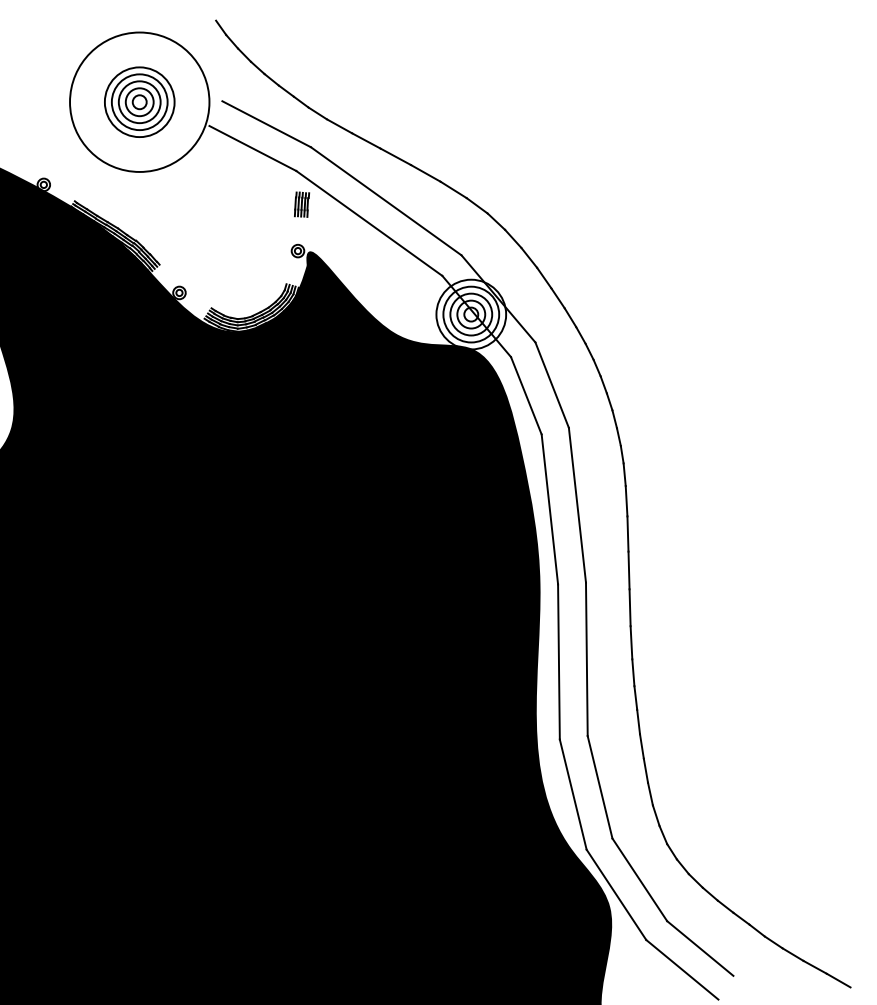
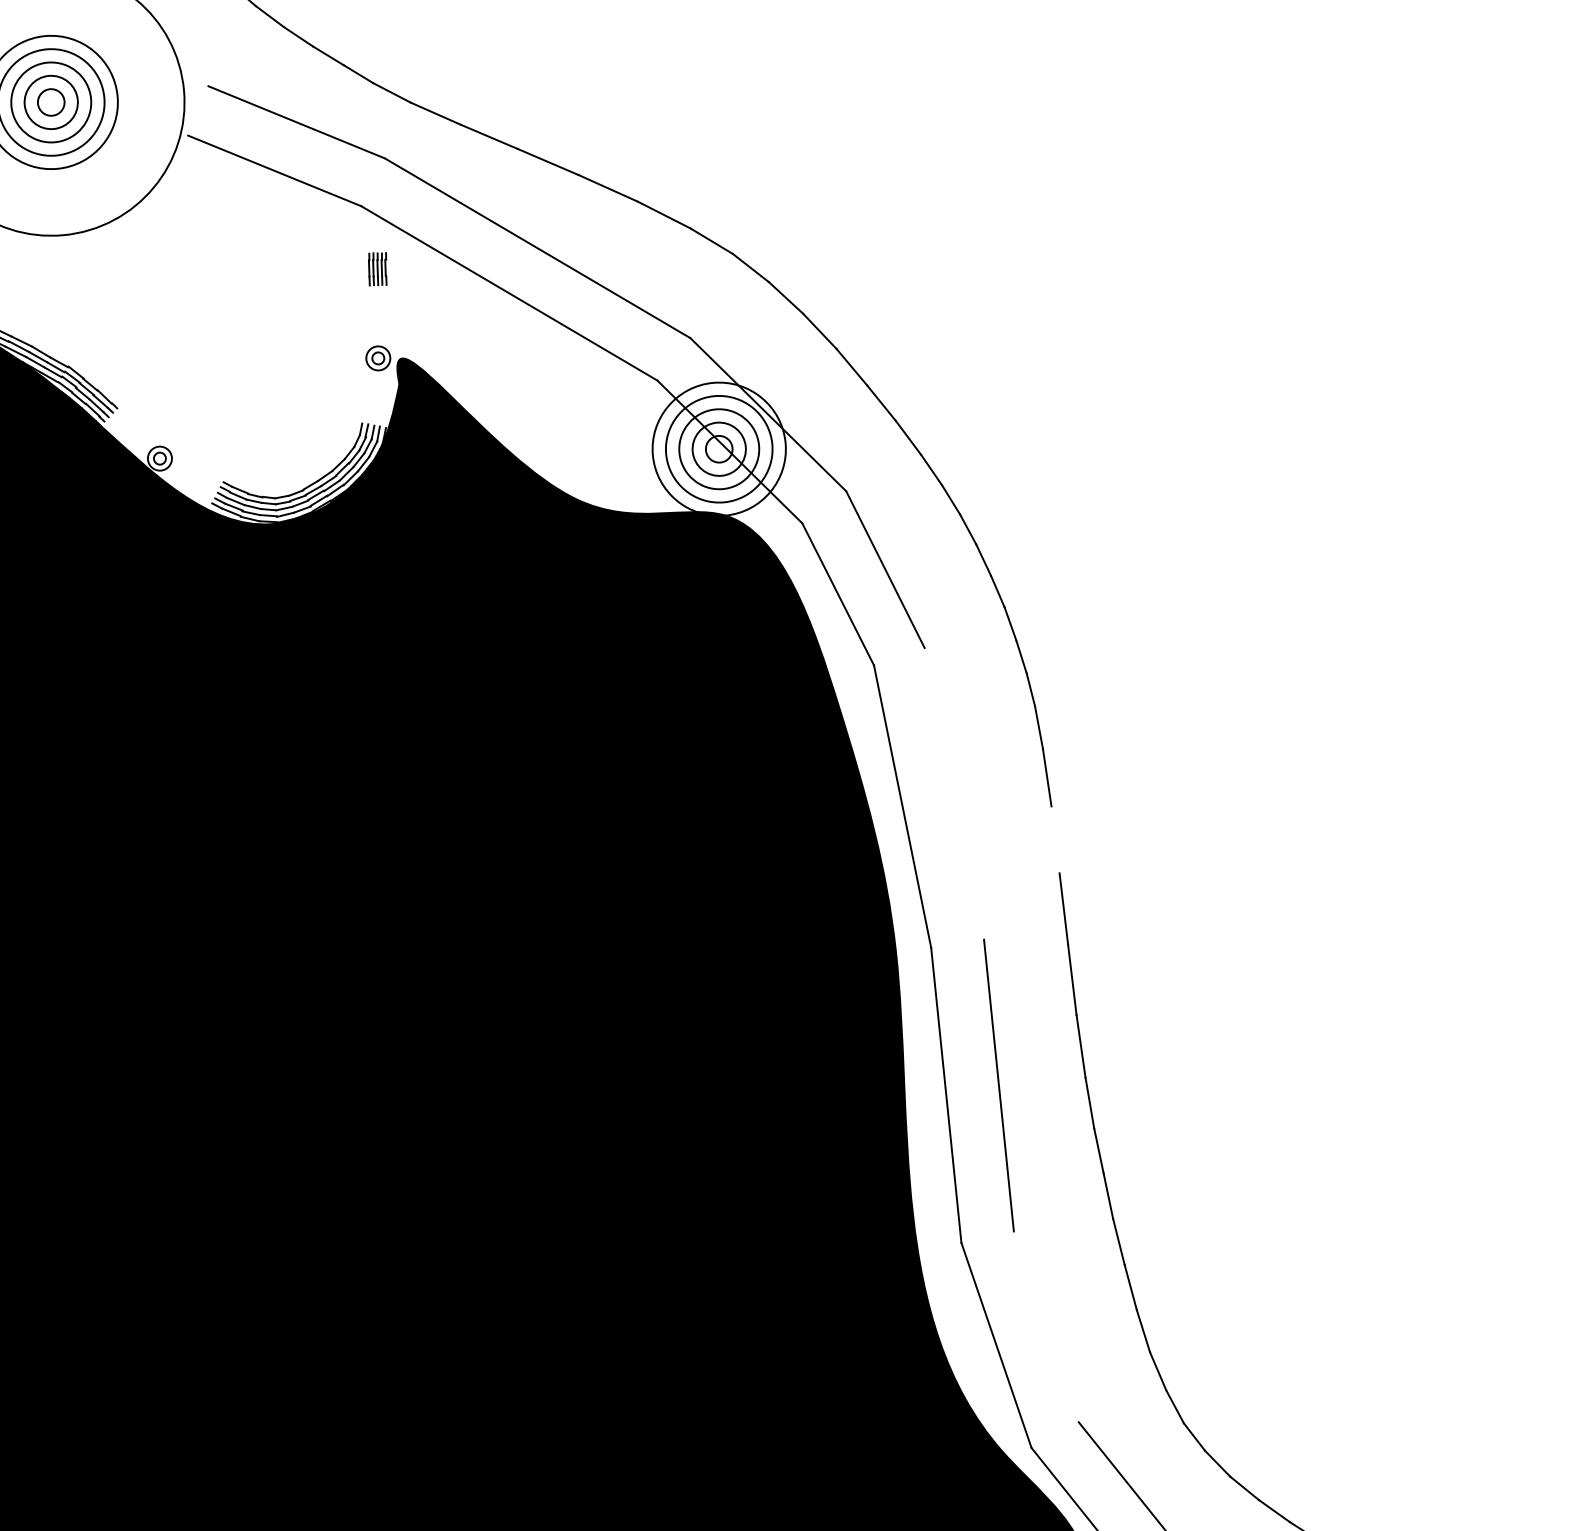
part: (301, 204) -> (376, 269), size x0.7
line: (576, 504) -> (952, 792), removed
line: (627, 533) -> (1054, 838), removed
line: (599, 787) -> (1045, 1327), removed

